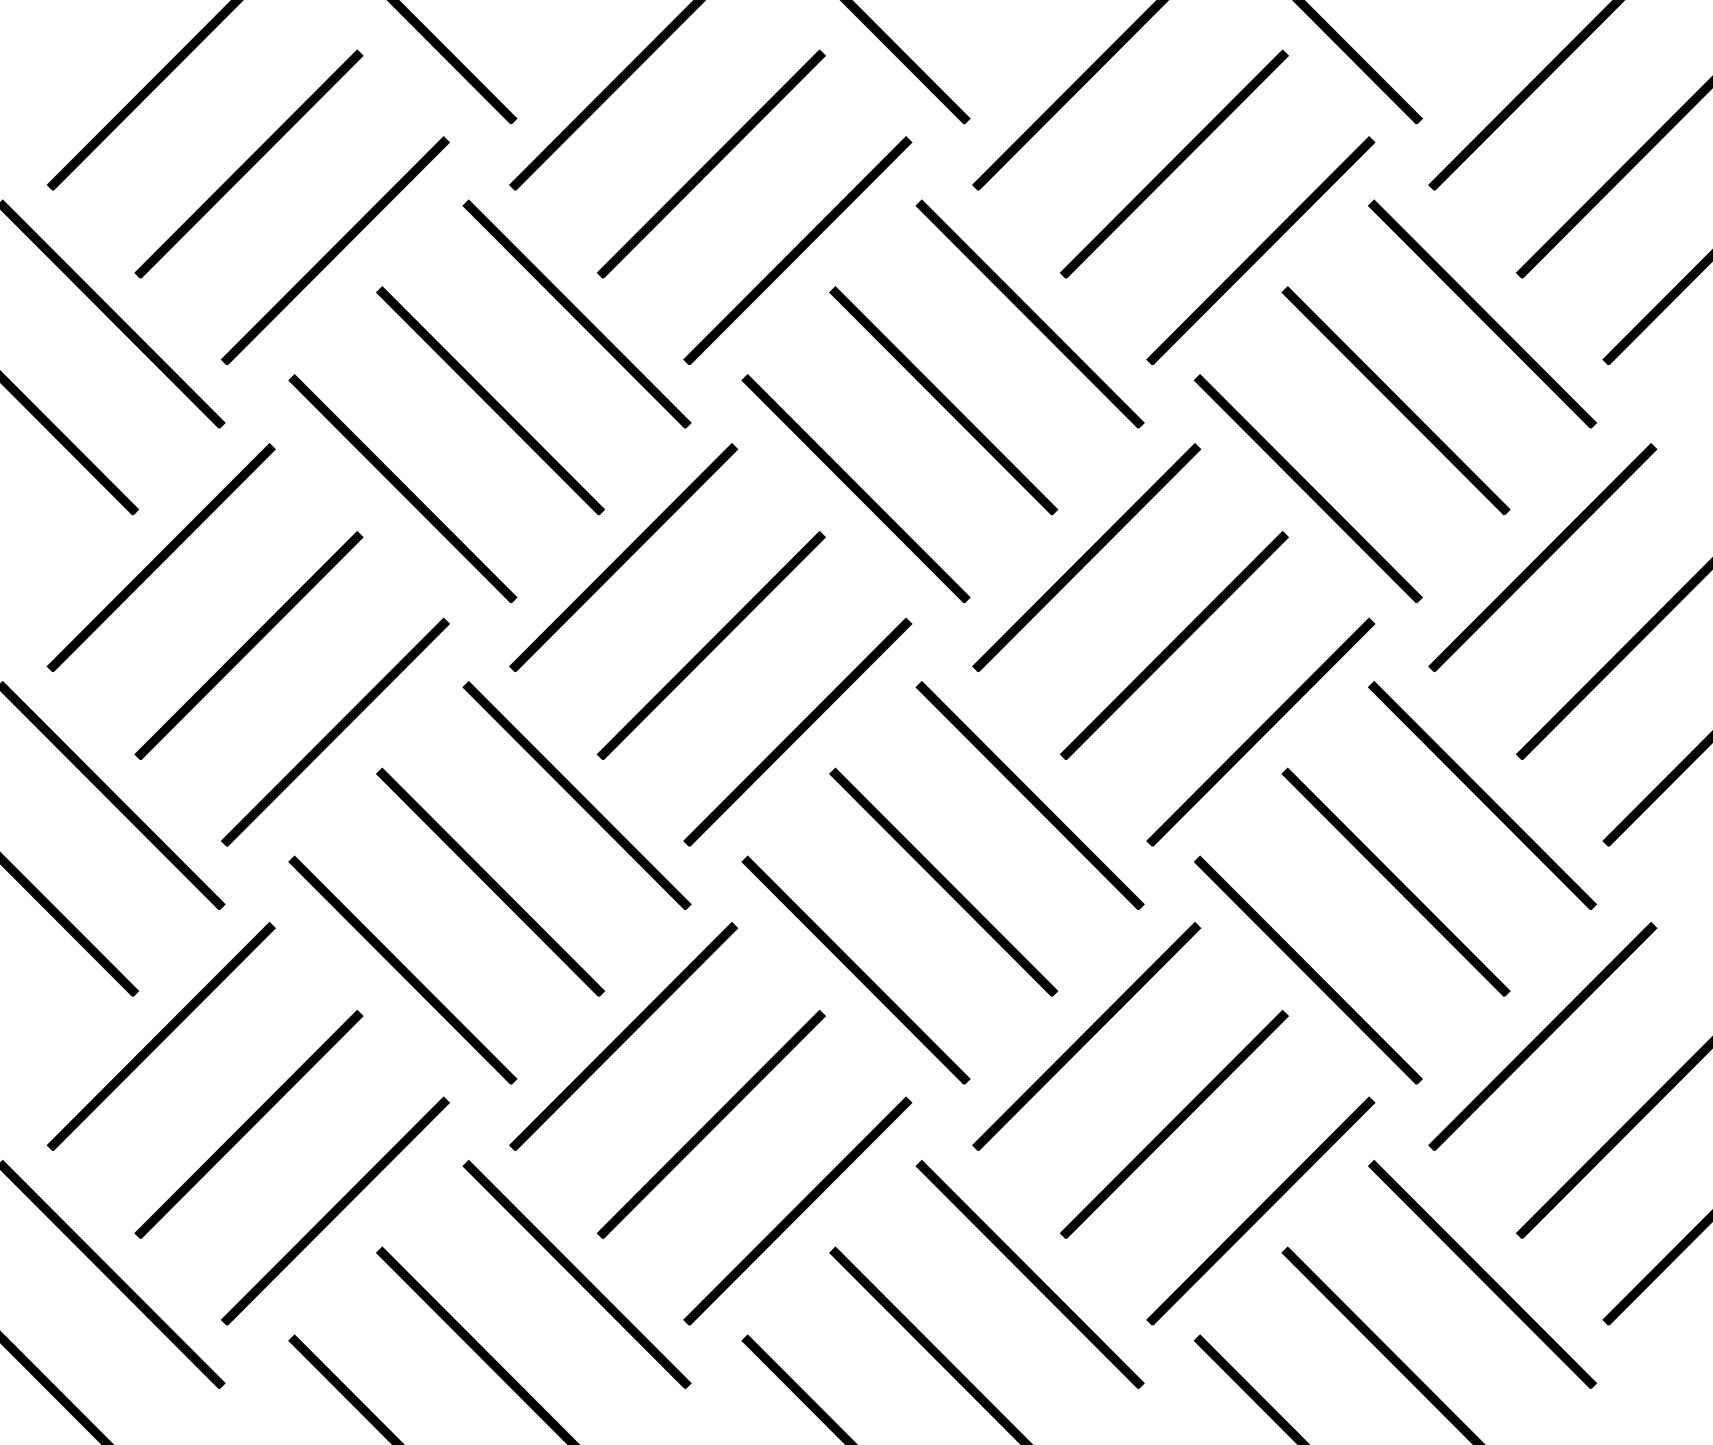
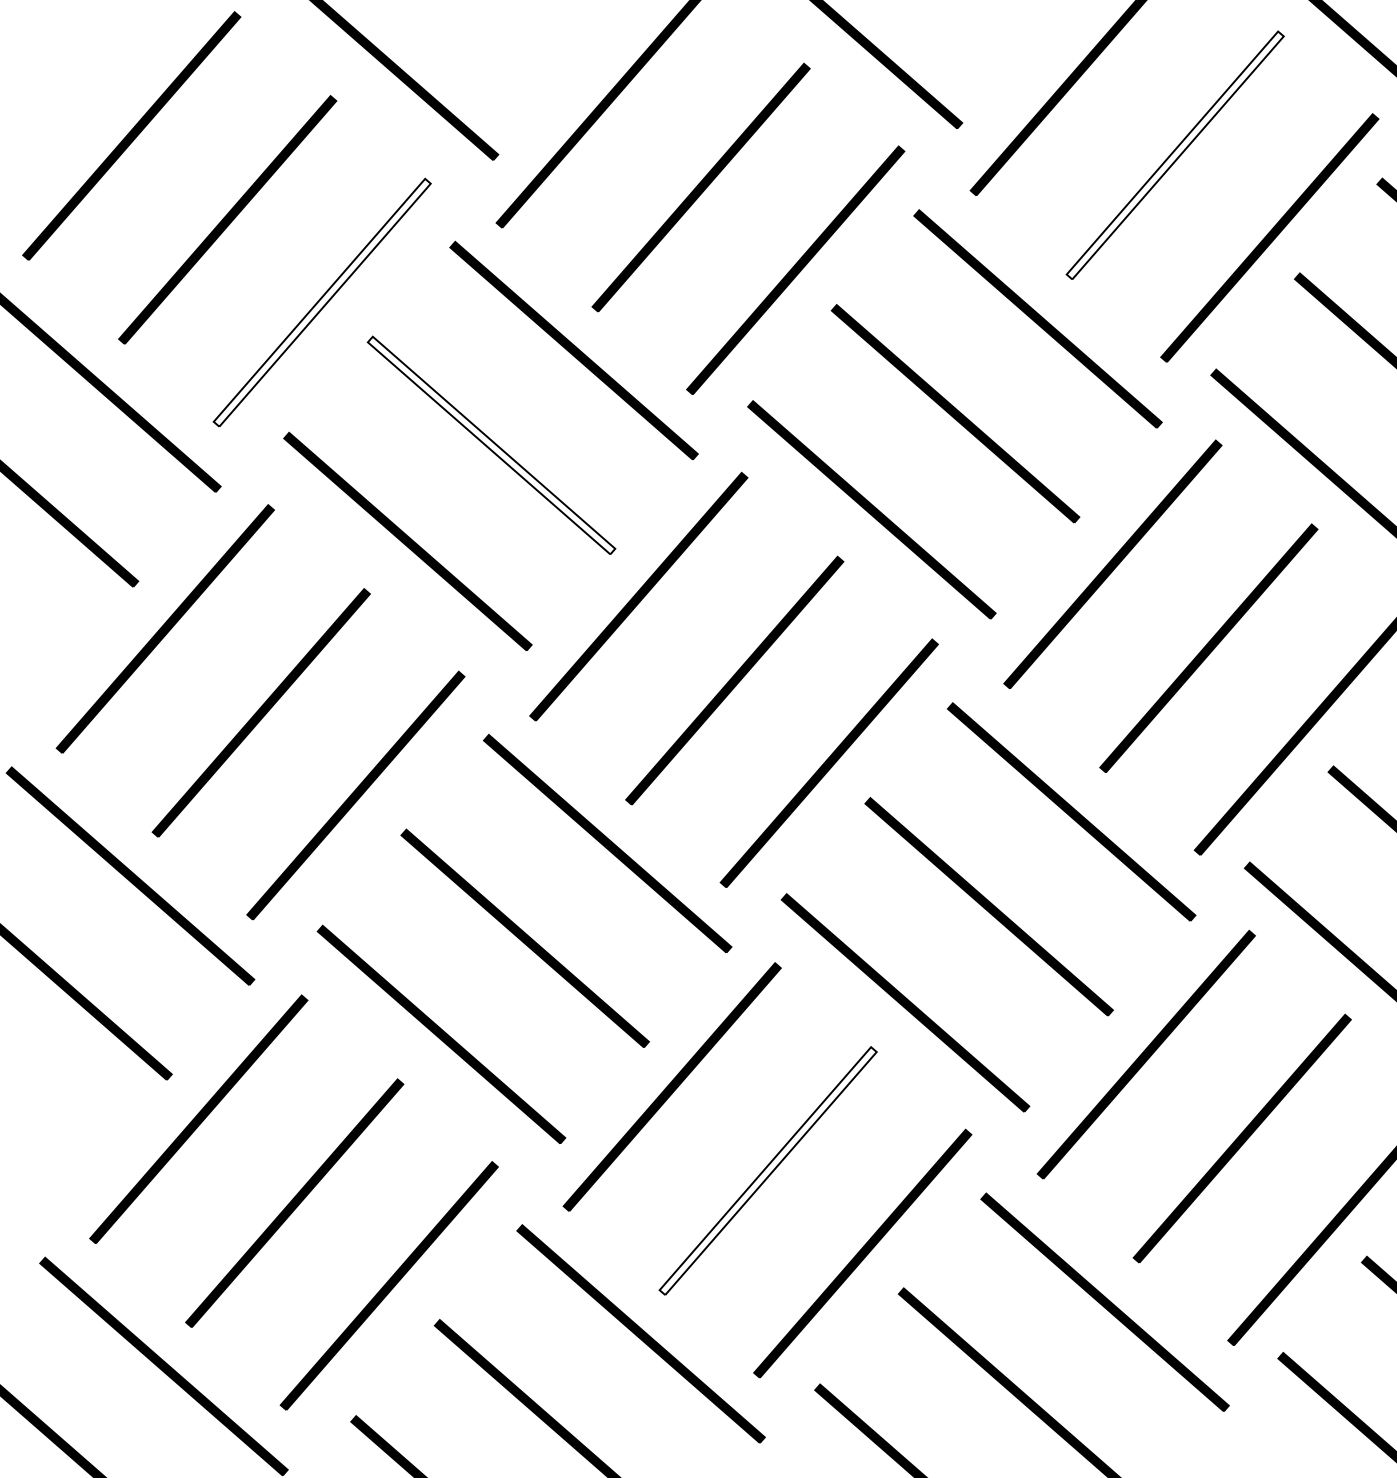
fill: (1174, 164) -> (1175, 155), removed
fill: (335, 250) -> (322, 302), removed
fill: (490, 400) -> (491, 445), removed
fill: (710, 1124) -> (767, 1170), removed

